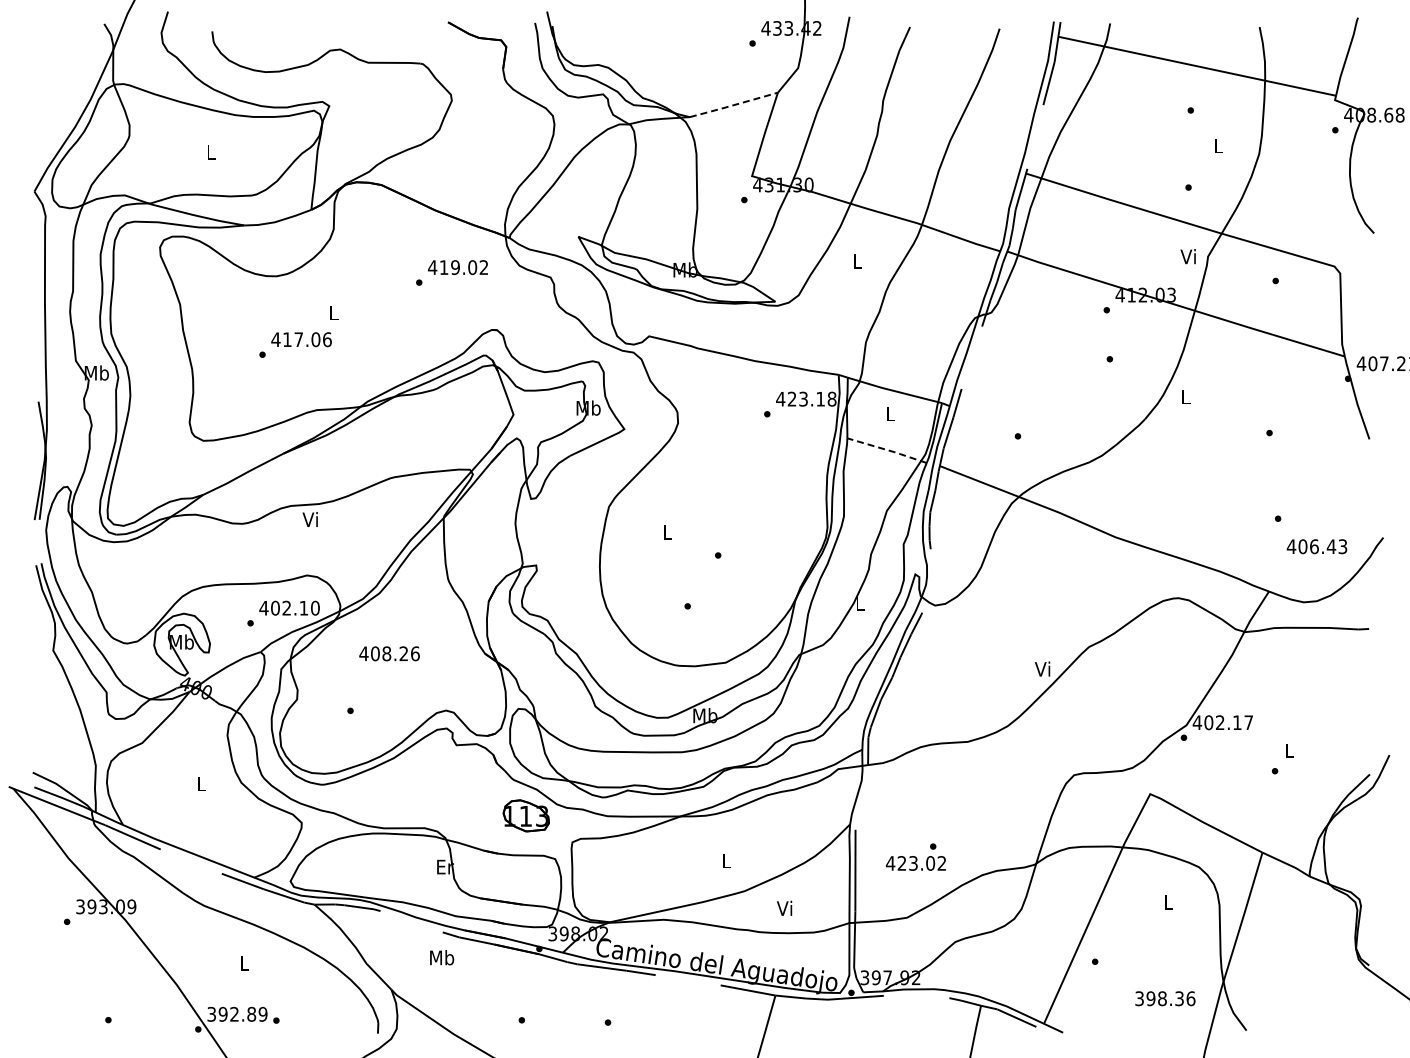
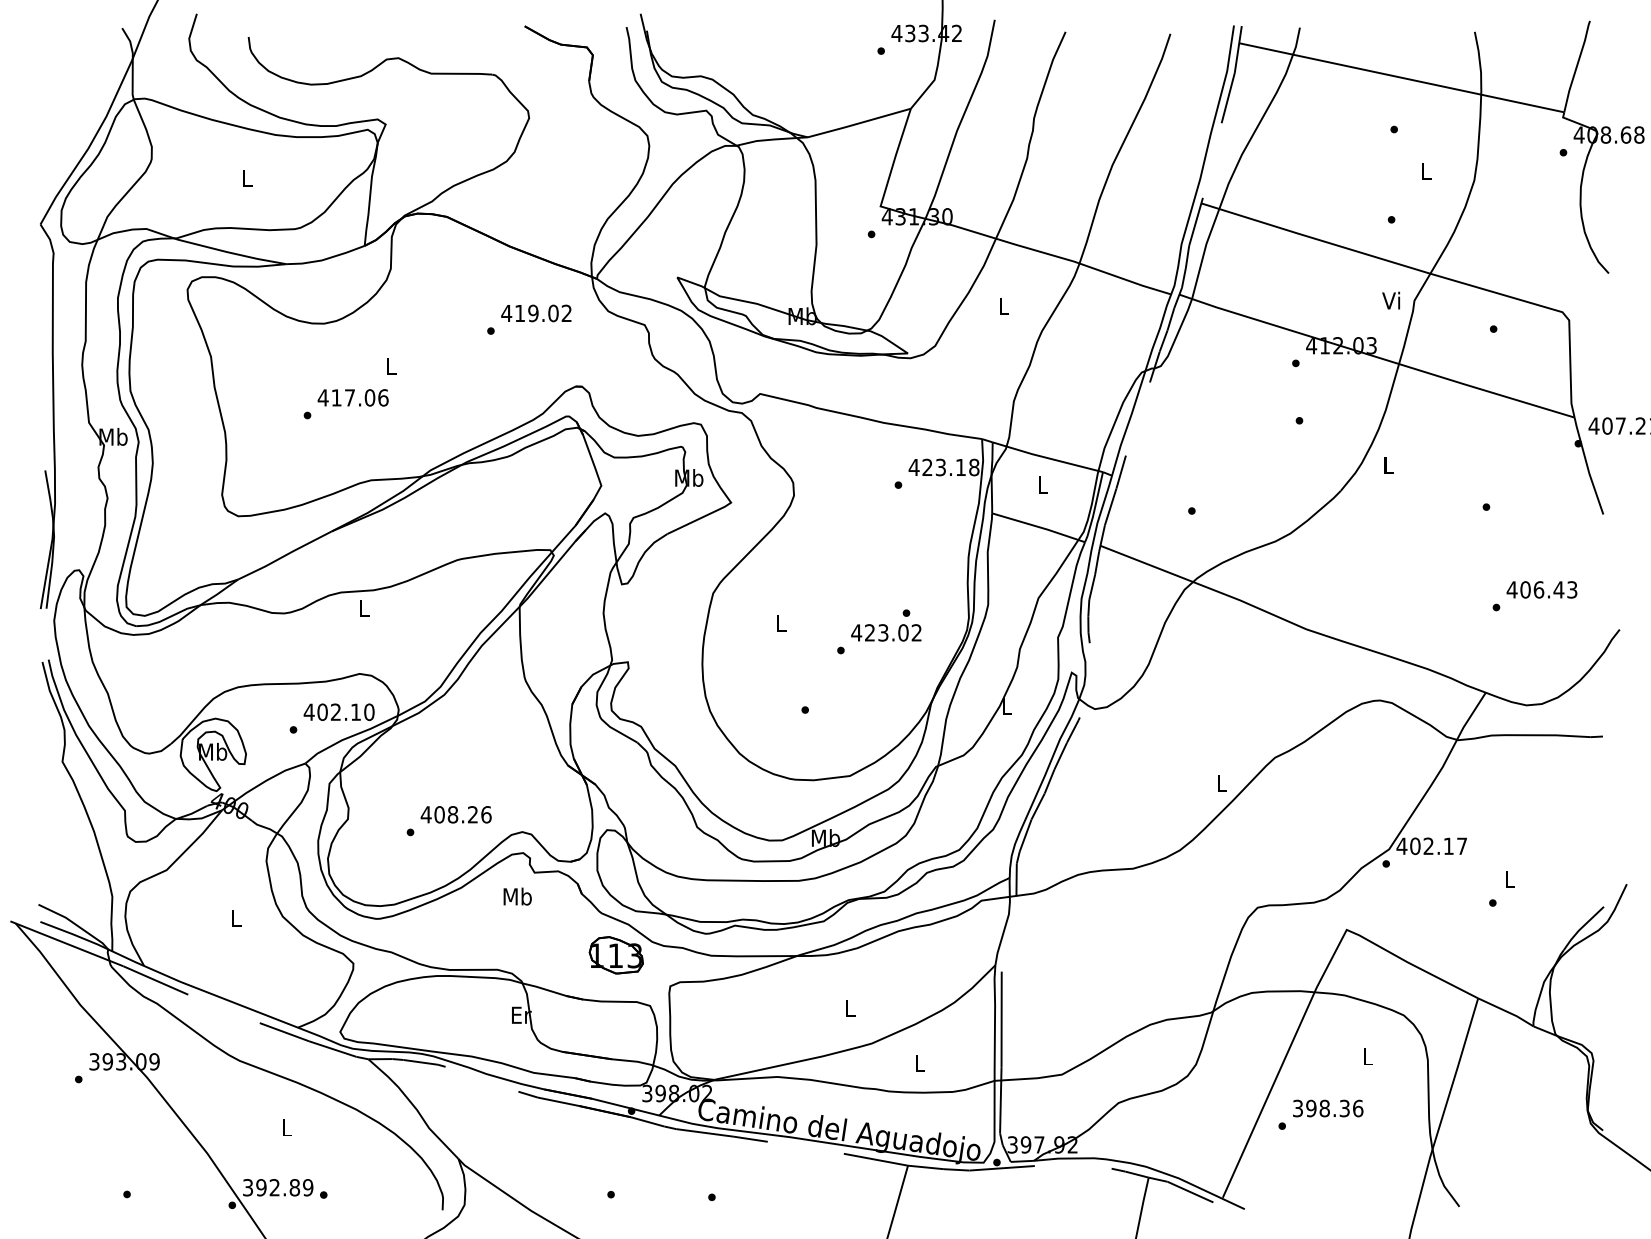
line: (734, 105) -> (860, 123), dashed -> solid
line: (887, 450) -> (1039, 527), dashed -> solid
text: (309, 519) -> (362, 608), Vi -> L
text: (1316, 546) -> (1541, 589), moved
text: (389, 653) -> (456, 814), moved
text: (1042, 668) -> (1220, 782), Vi -> L
text: (915, 856) -> (885, 624), moved
text: (784, 907) -> (918, 1062), Vi -> L
text: (442, 957) -> (518, 896), moved
text: (1165, 998) -> (1328, 1108), moved

